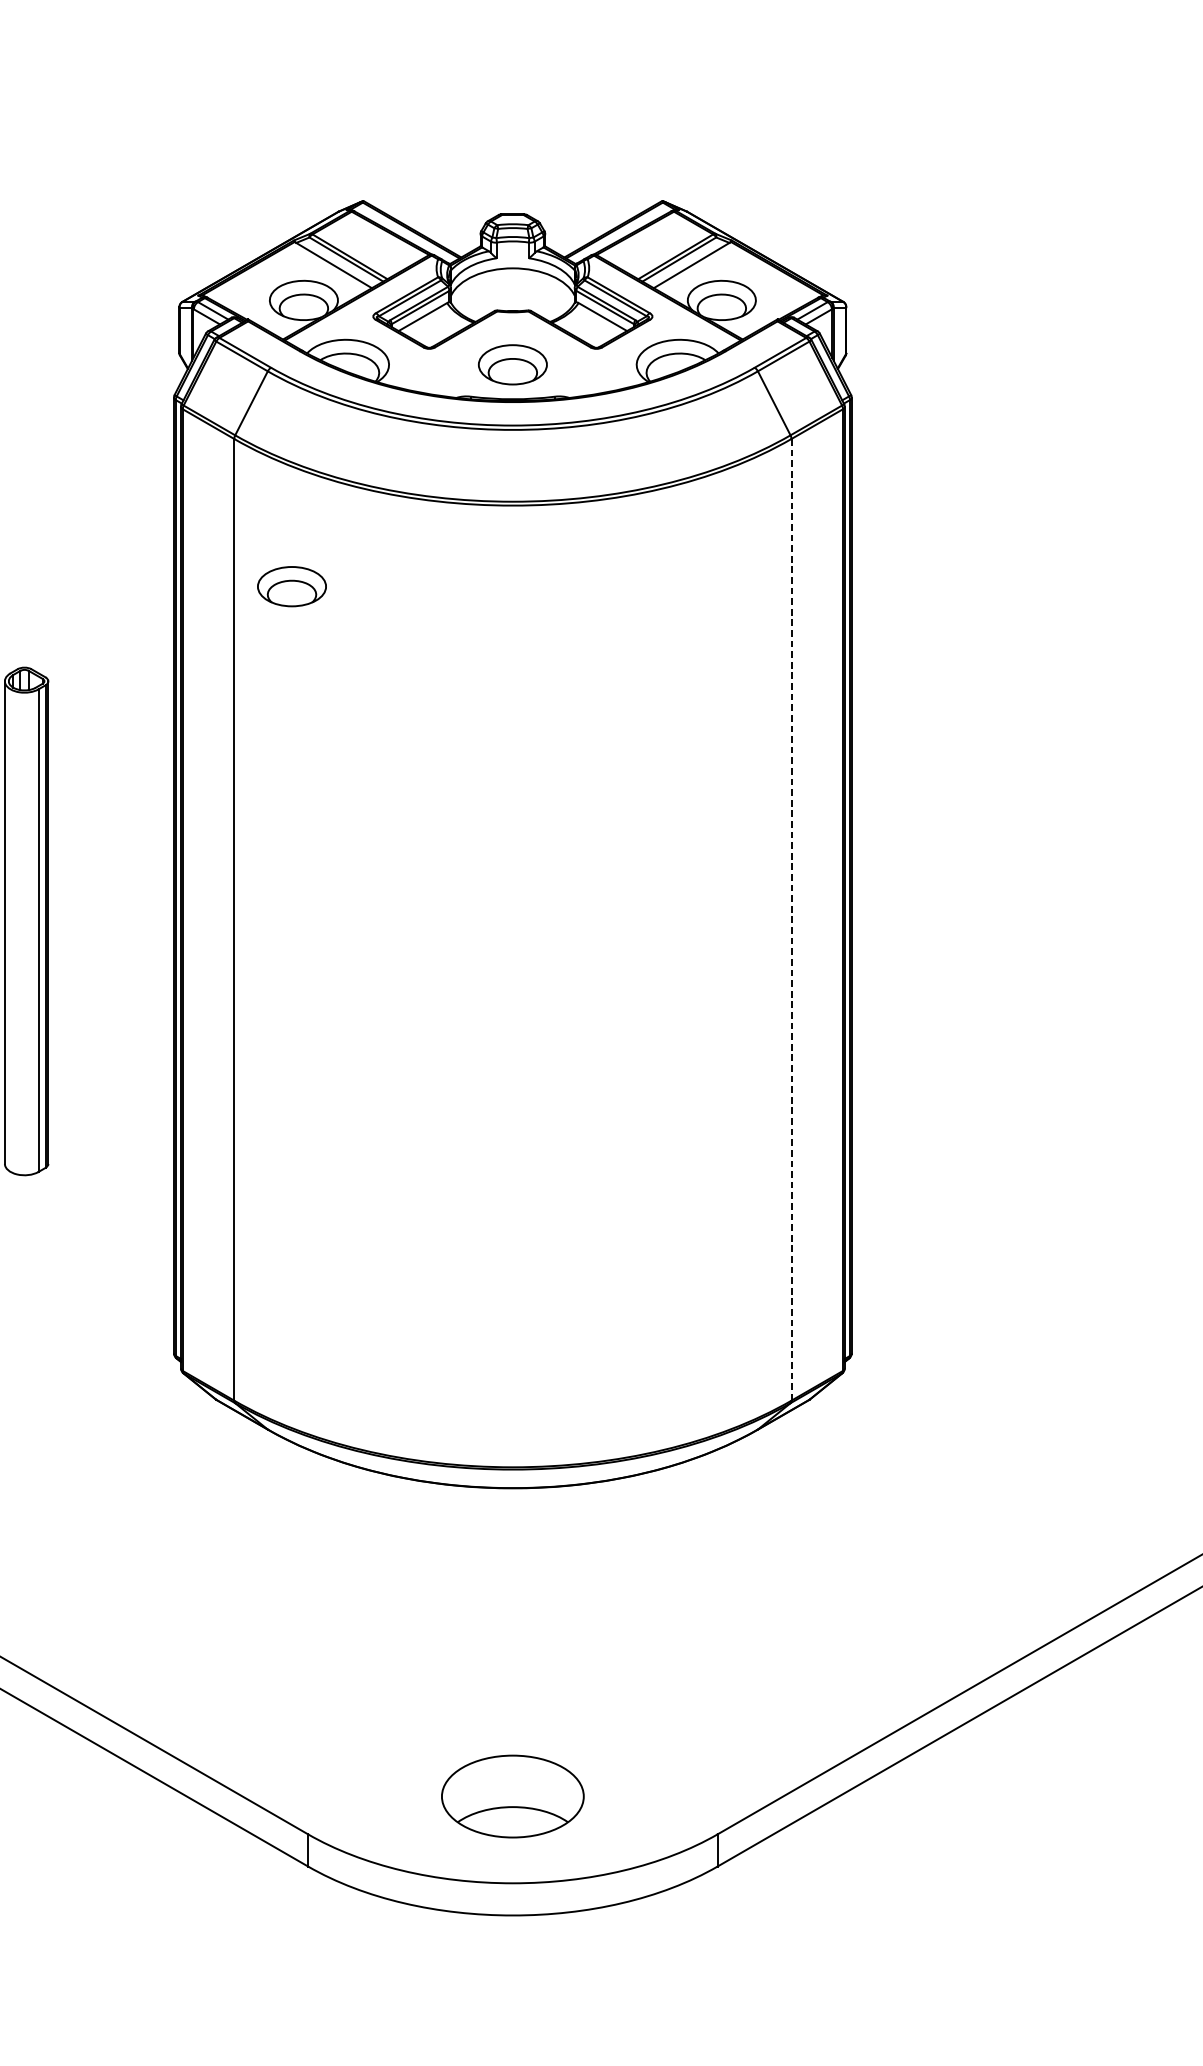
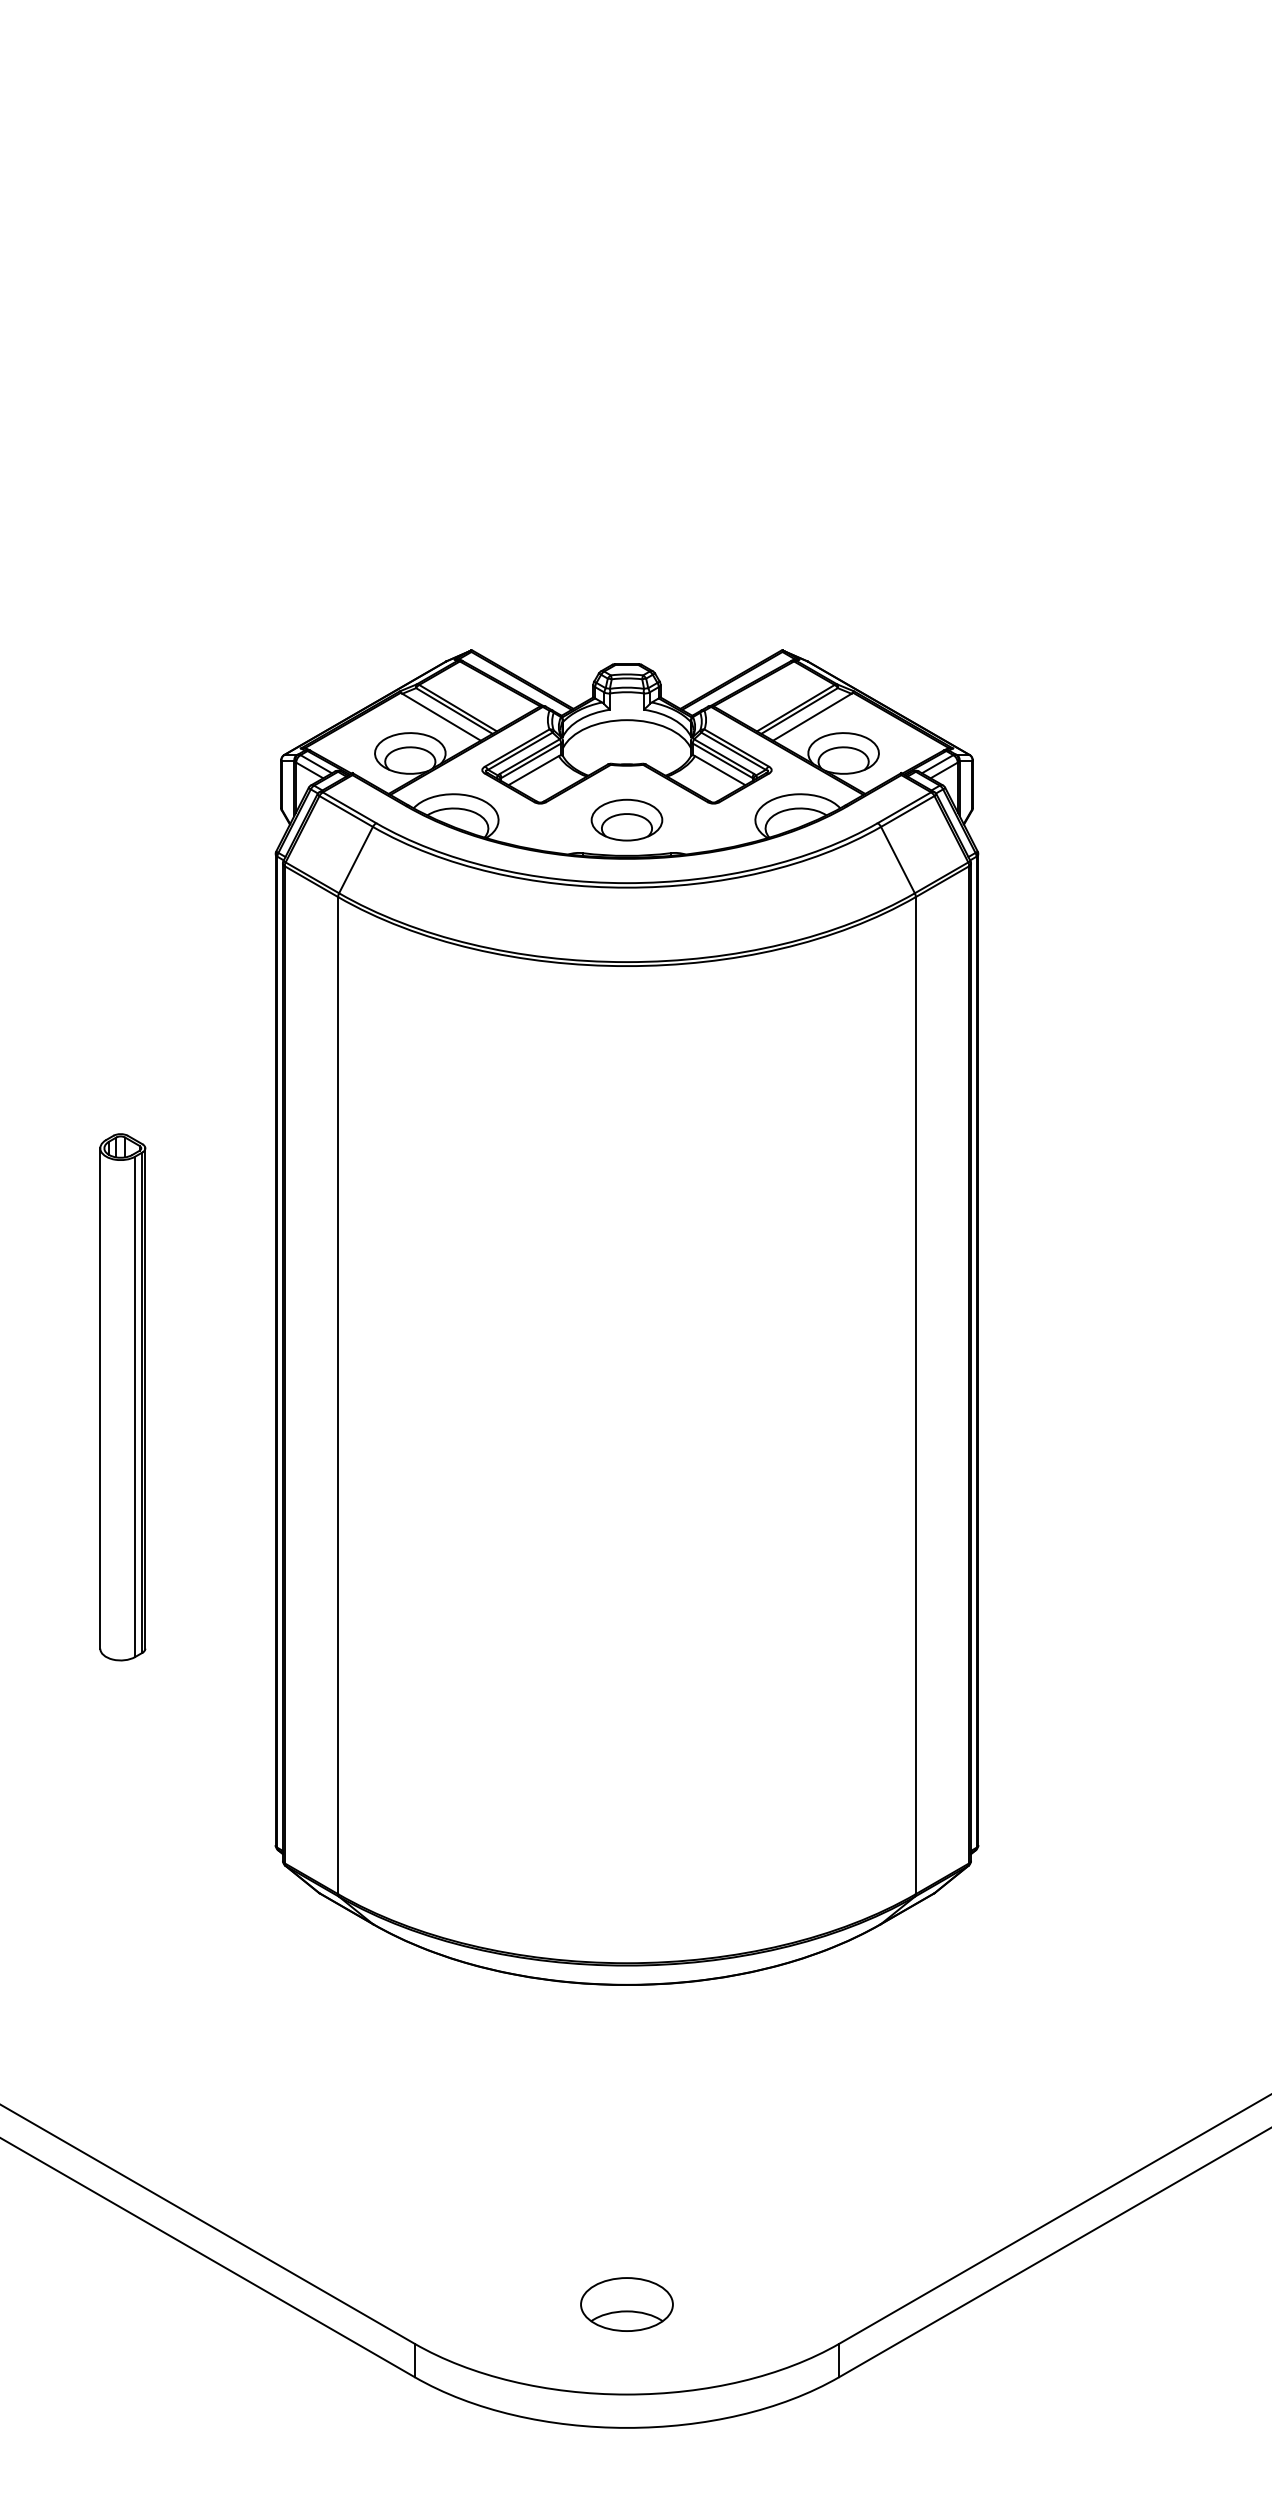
part: (291, 586) -> (397, 1049), removed
line: (791, 919) -> (915, 1395), dashed -> solid
part: (512, 1796) -> (626, 2304), size x0.62

